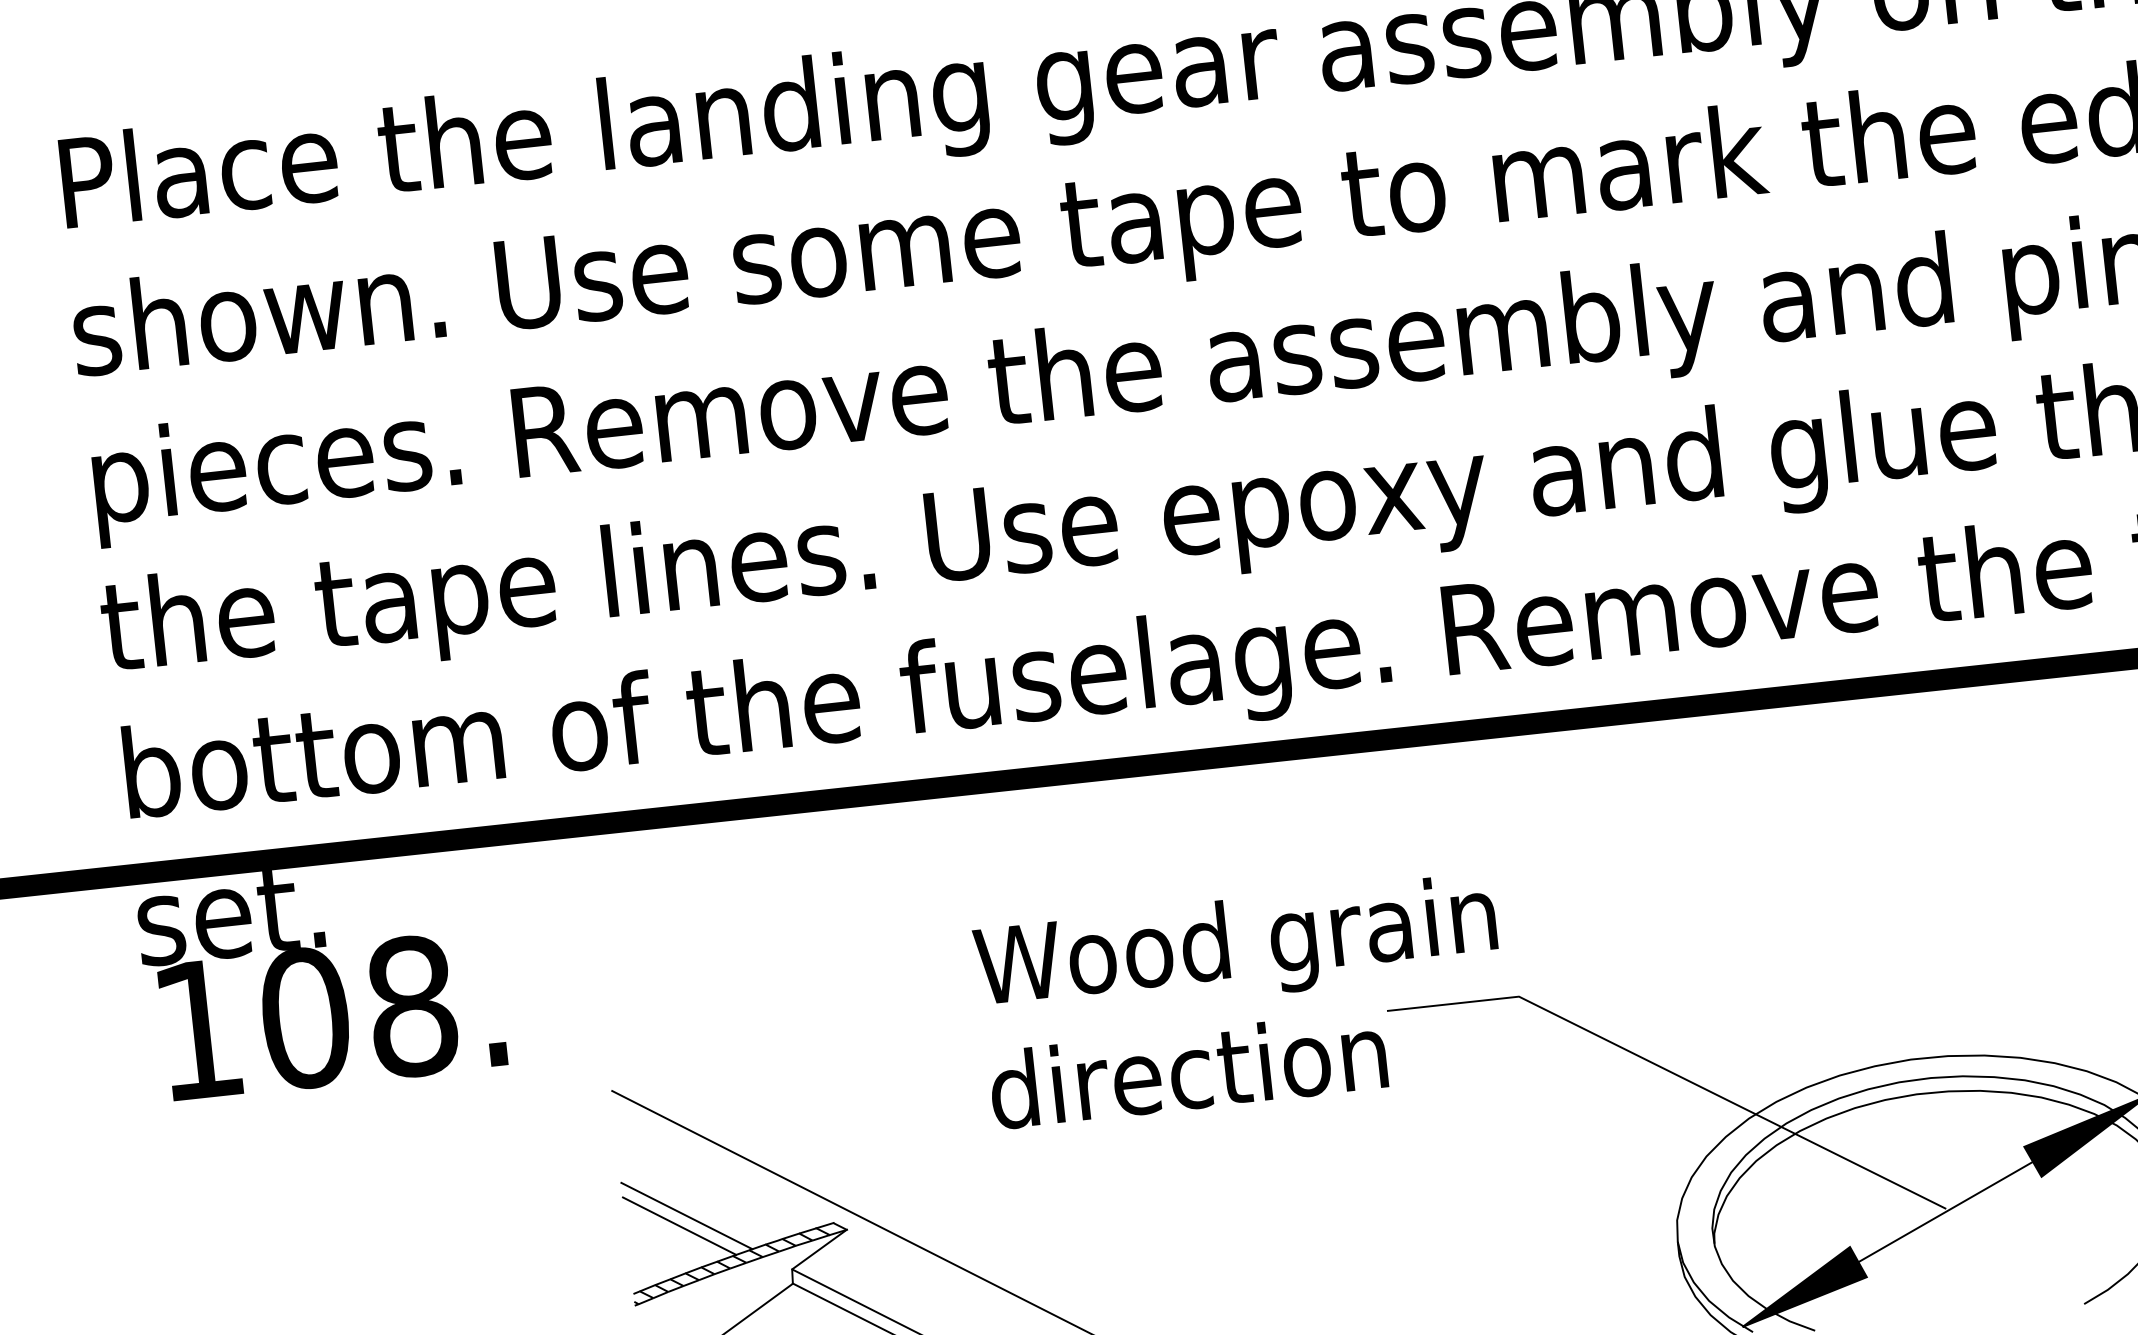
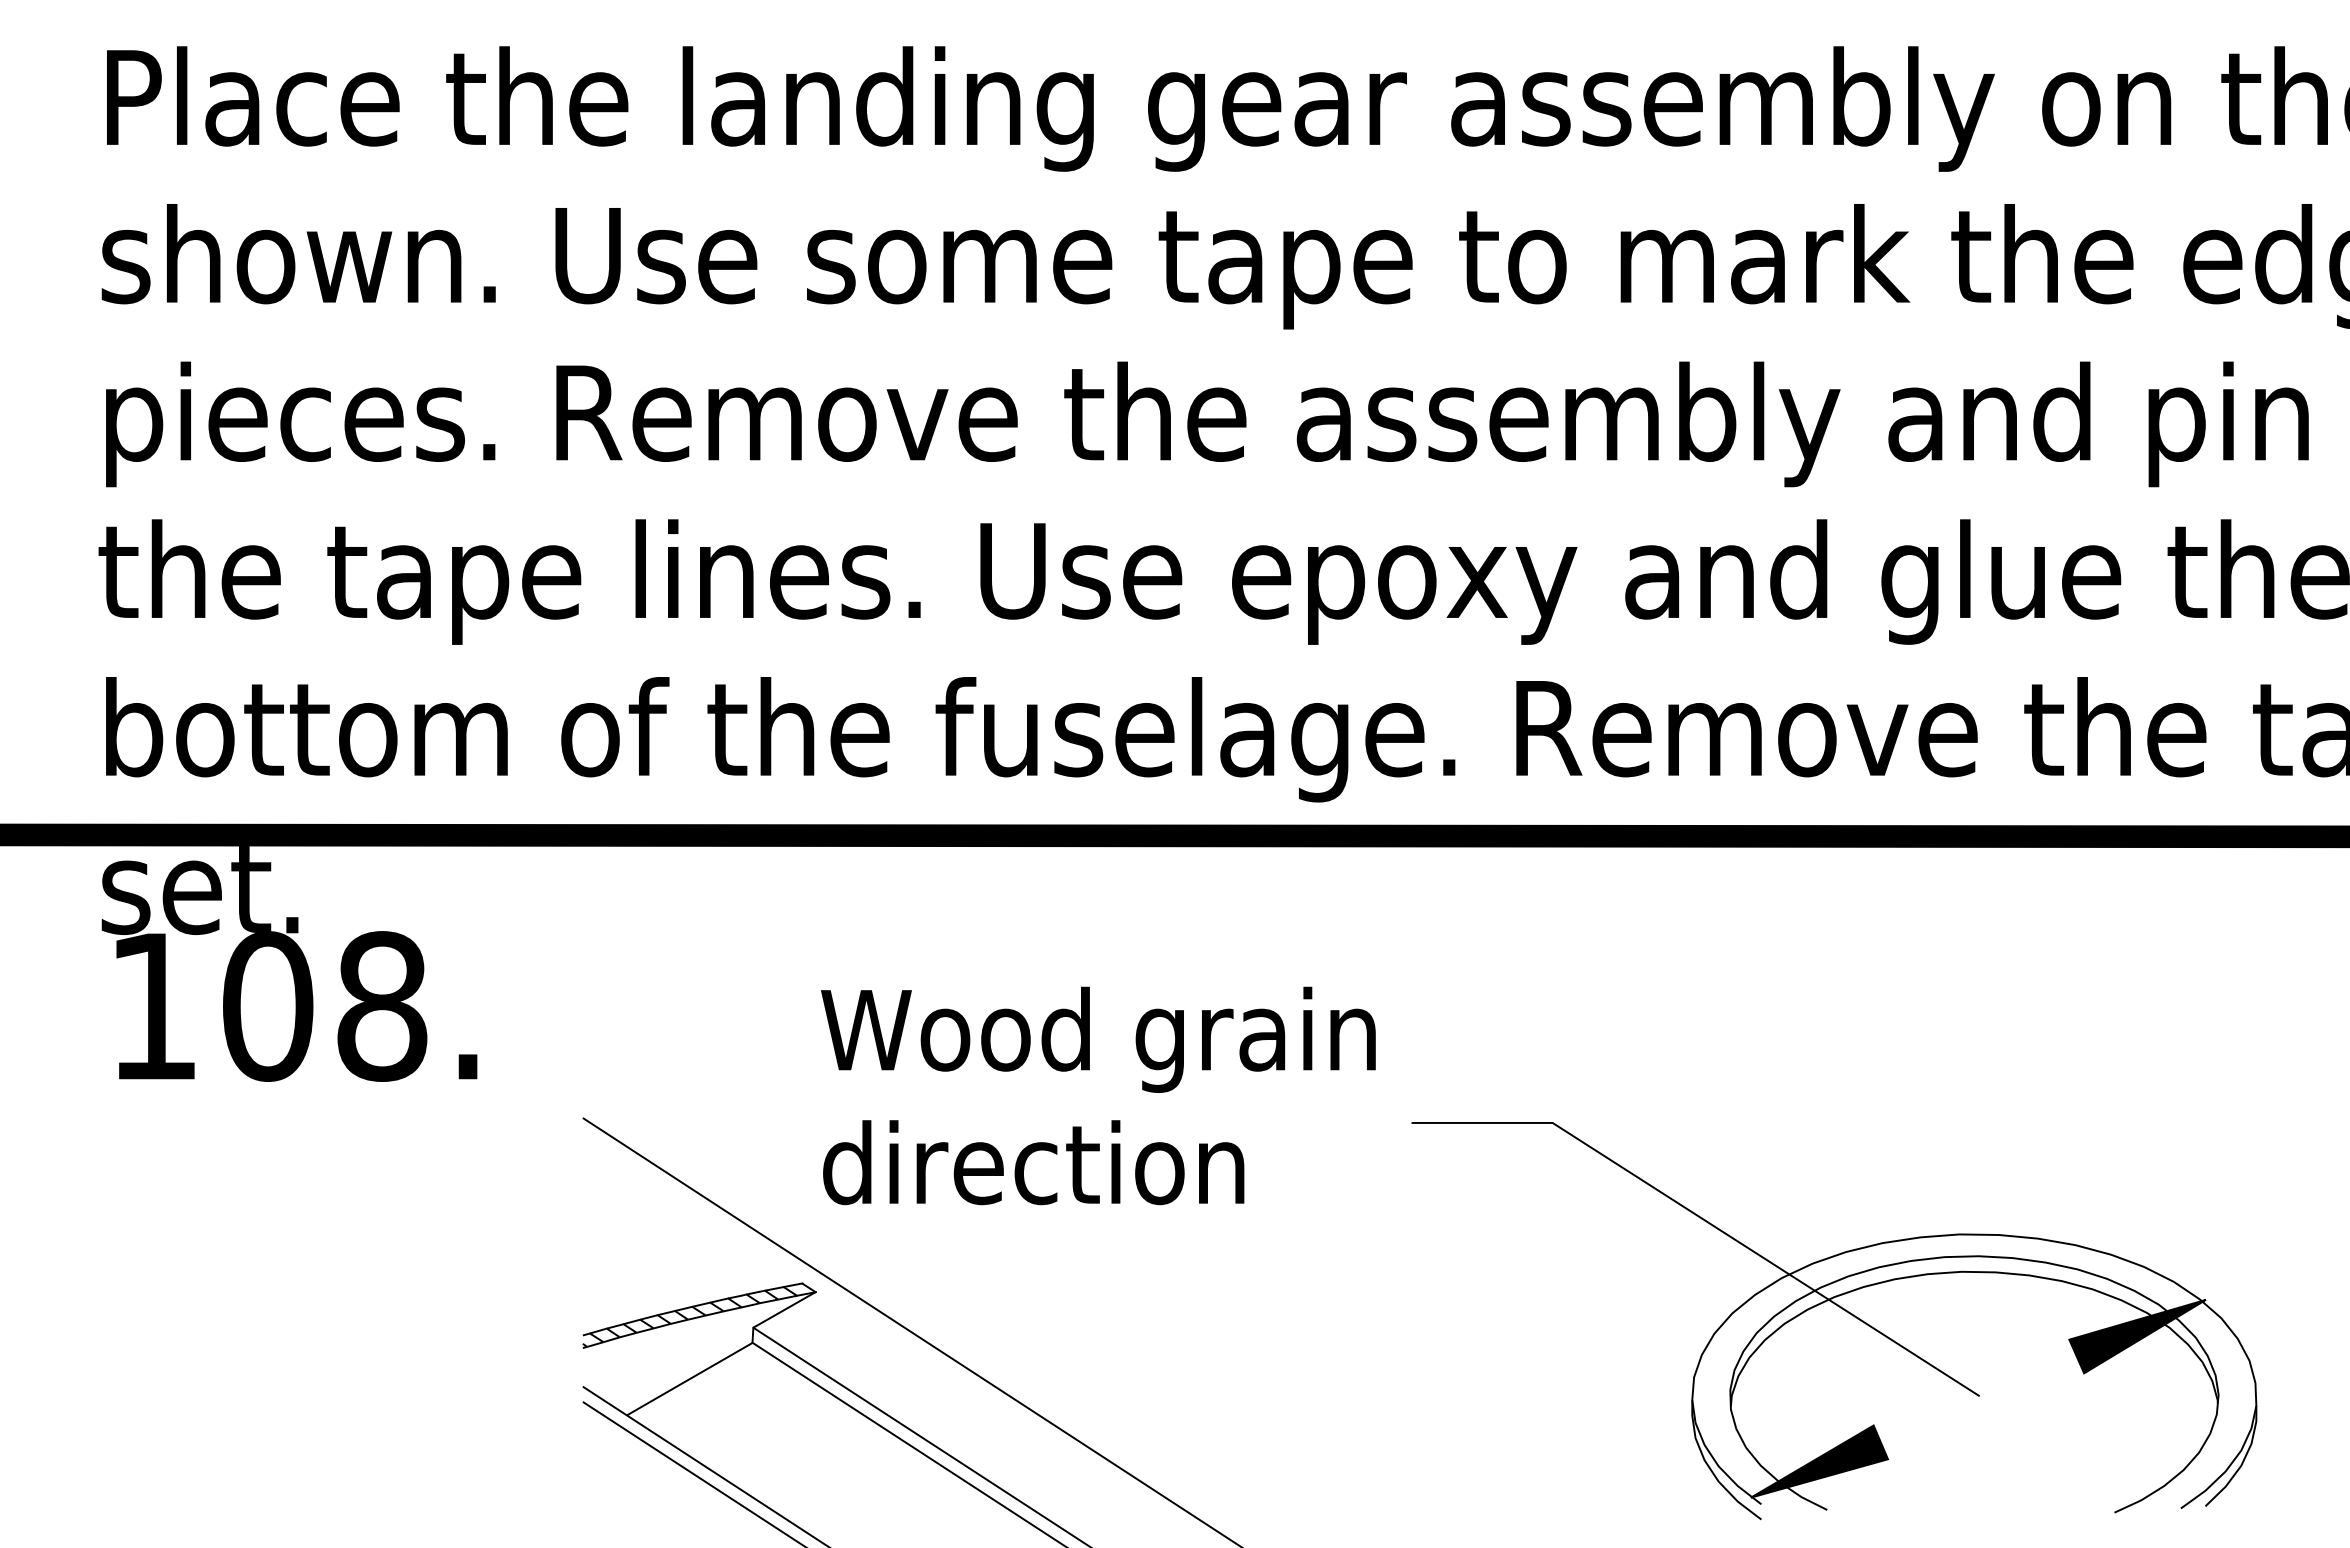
text: (1242, 1000) -> (1098, 1095), moved
line: (1945, 1212) -> (1978, 1399), removed
line: (686, 1215) -> (647, 1258), removed
line: (678, 1225) -> (638, 1268), removed

